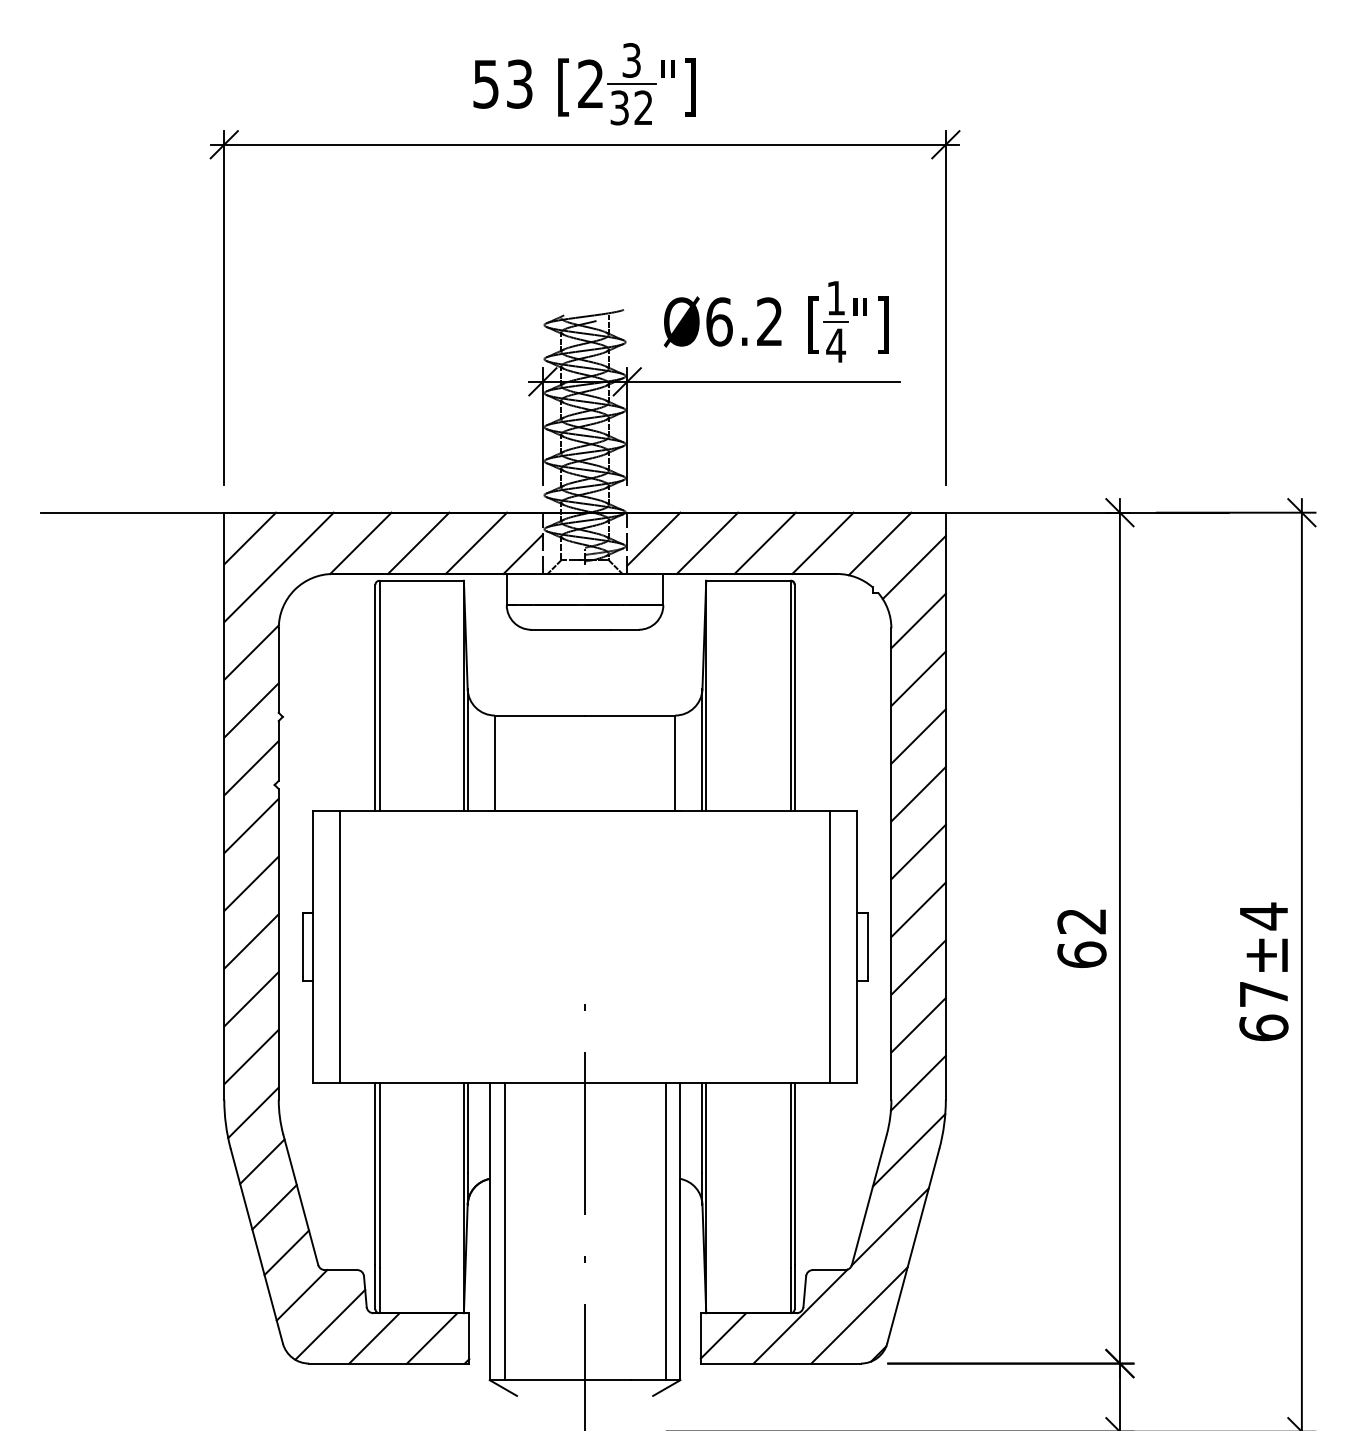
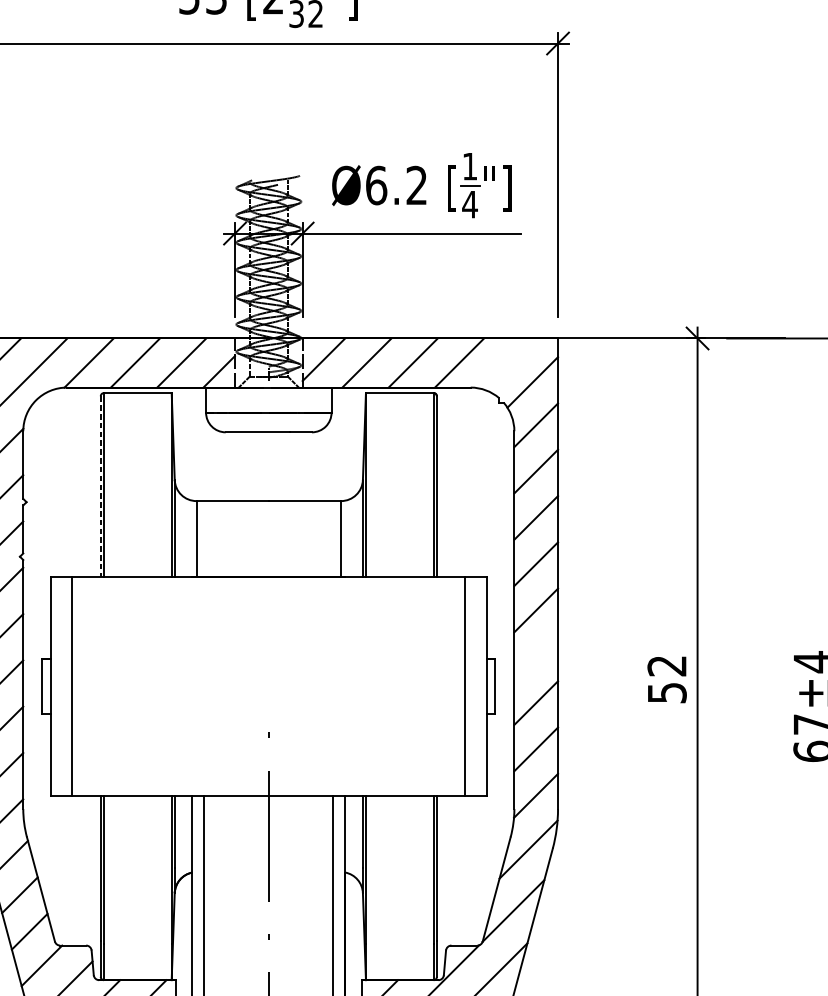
line: (879, 543) -> (504, 363), removed
line: (375, 697) -> (100, 486), solid -> dashed
line: (918, 909) -> (536, 656), removed
text: (1081, 954) -> (666, 692), 62 -> 52

